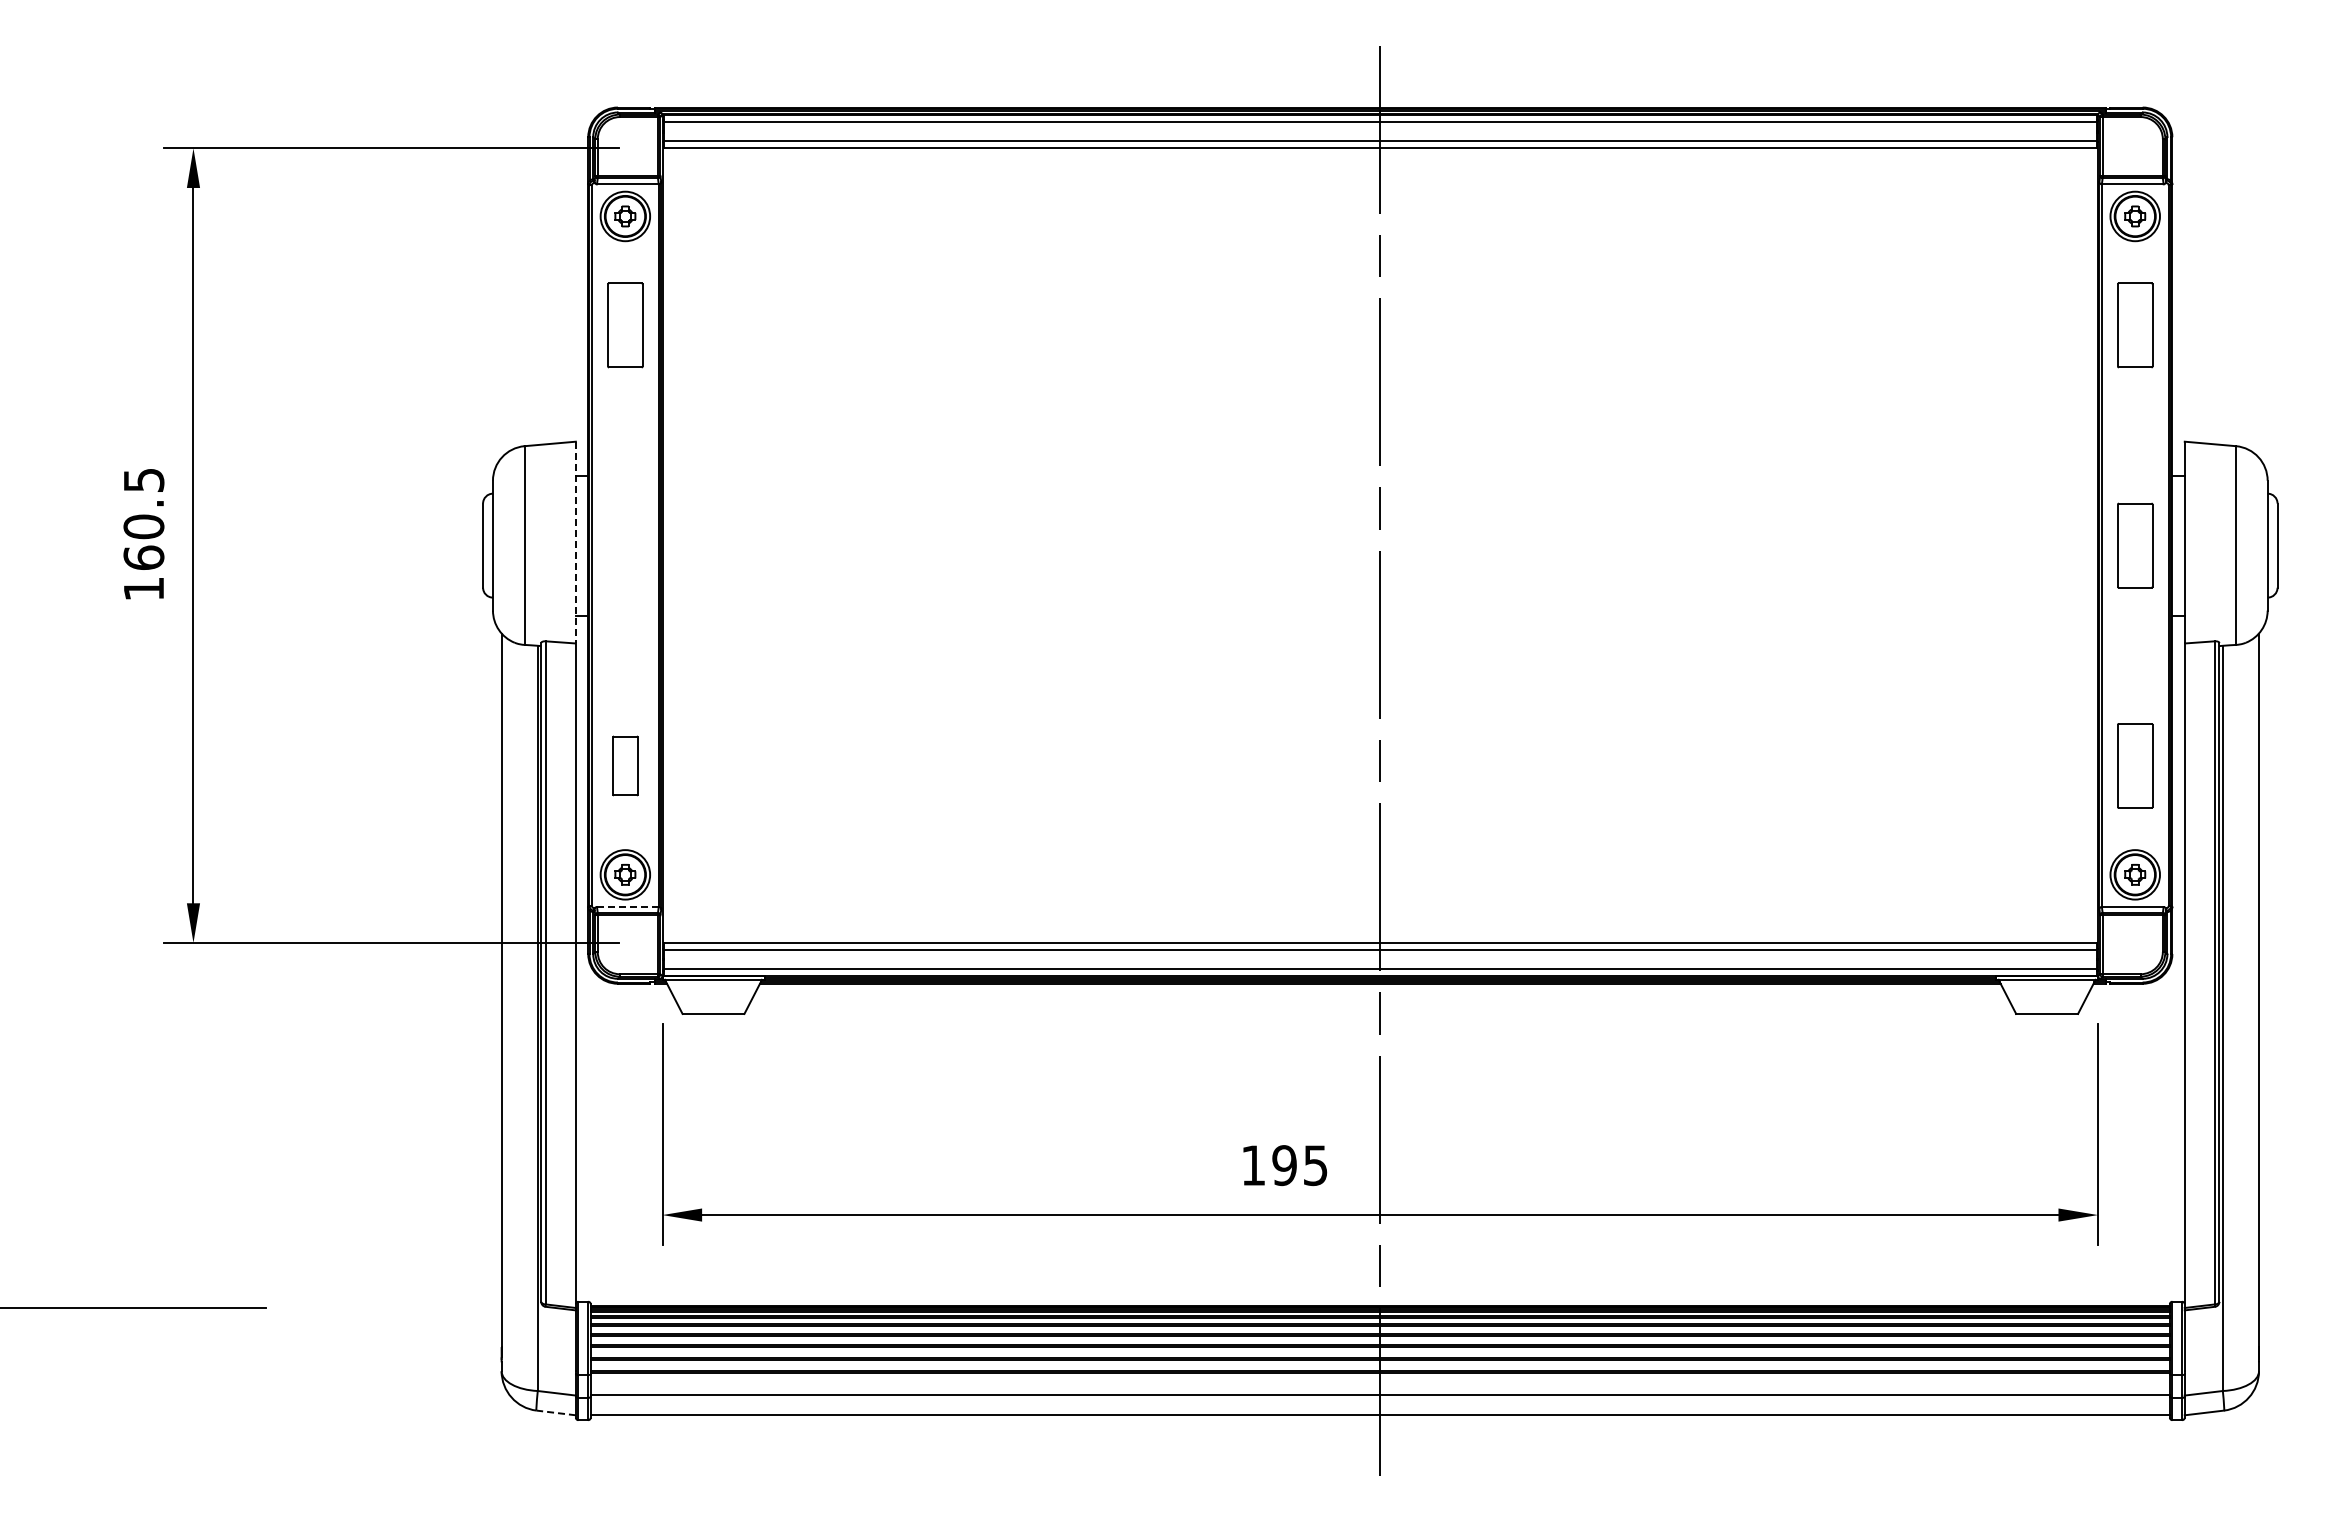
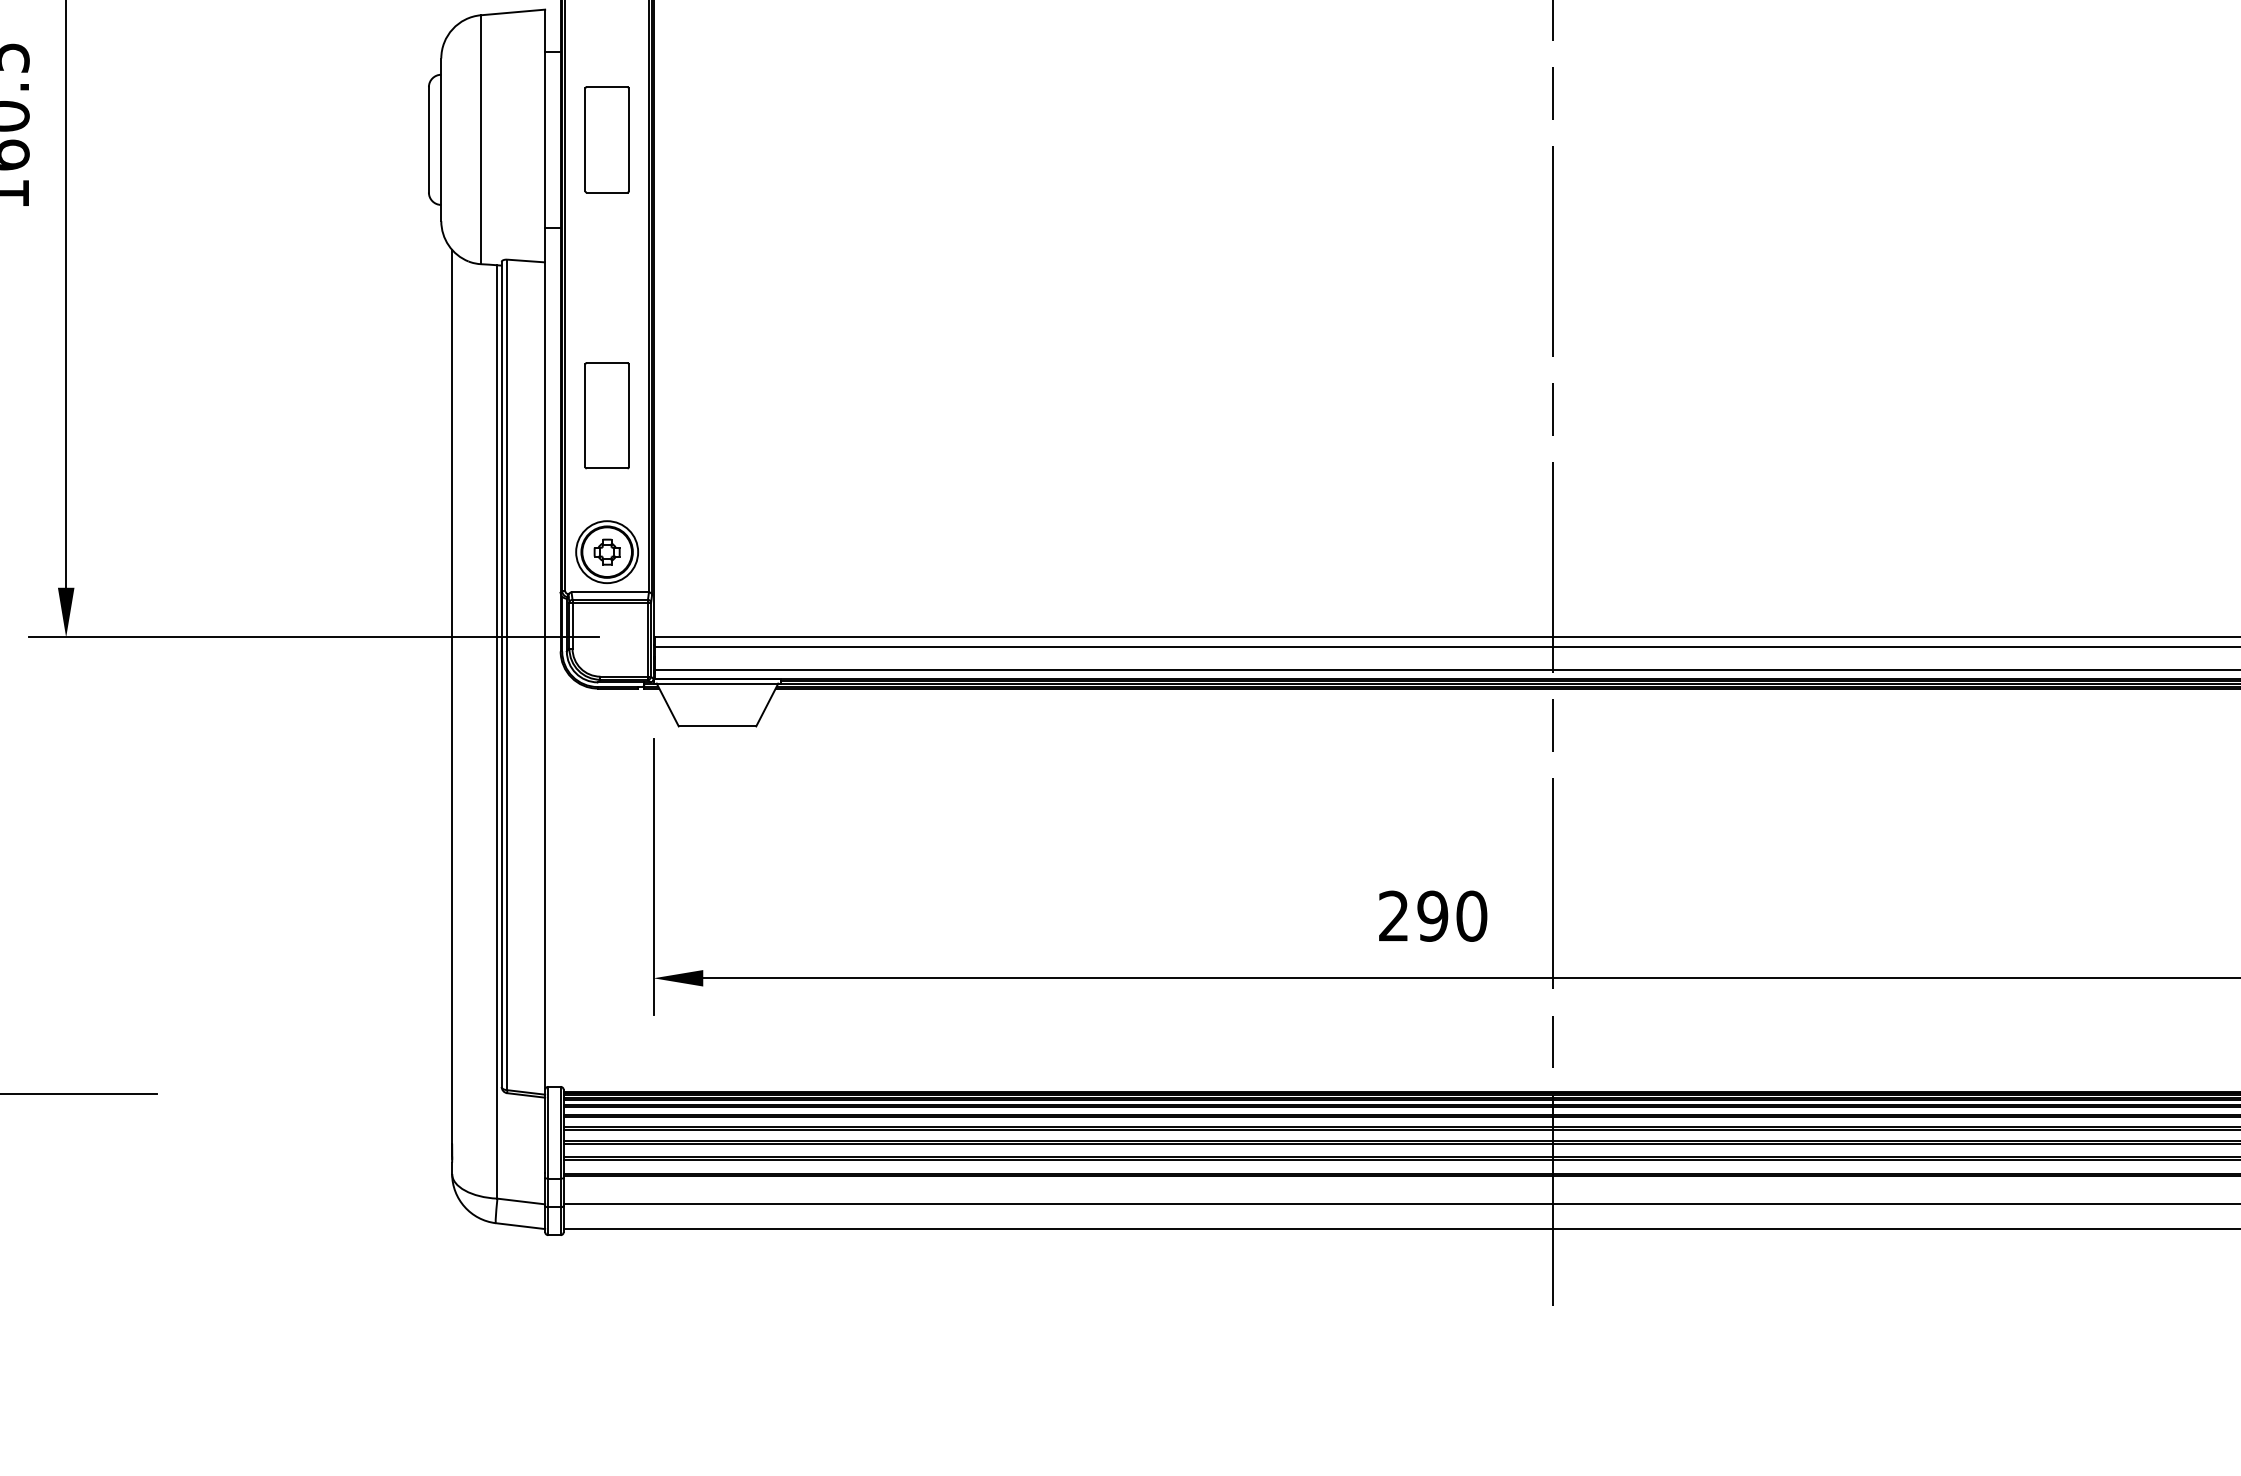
line: (575, 542) -> (544, 135), dashed -> solid
part: (625, 545) -> (607, 139), added
part: (625, 765) -> (607, 415), size x1.43
line: (627, 907) -> (609, 593), dashed -> solid
text: (1284, 1165) -> (1432, 916), 195 -> 290
line: (556, 1412) -> (520, 1225), dashed -> solid

